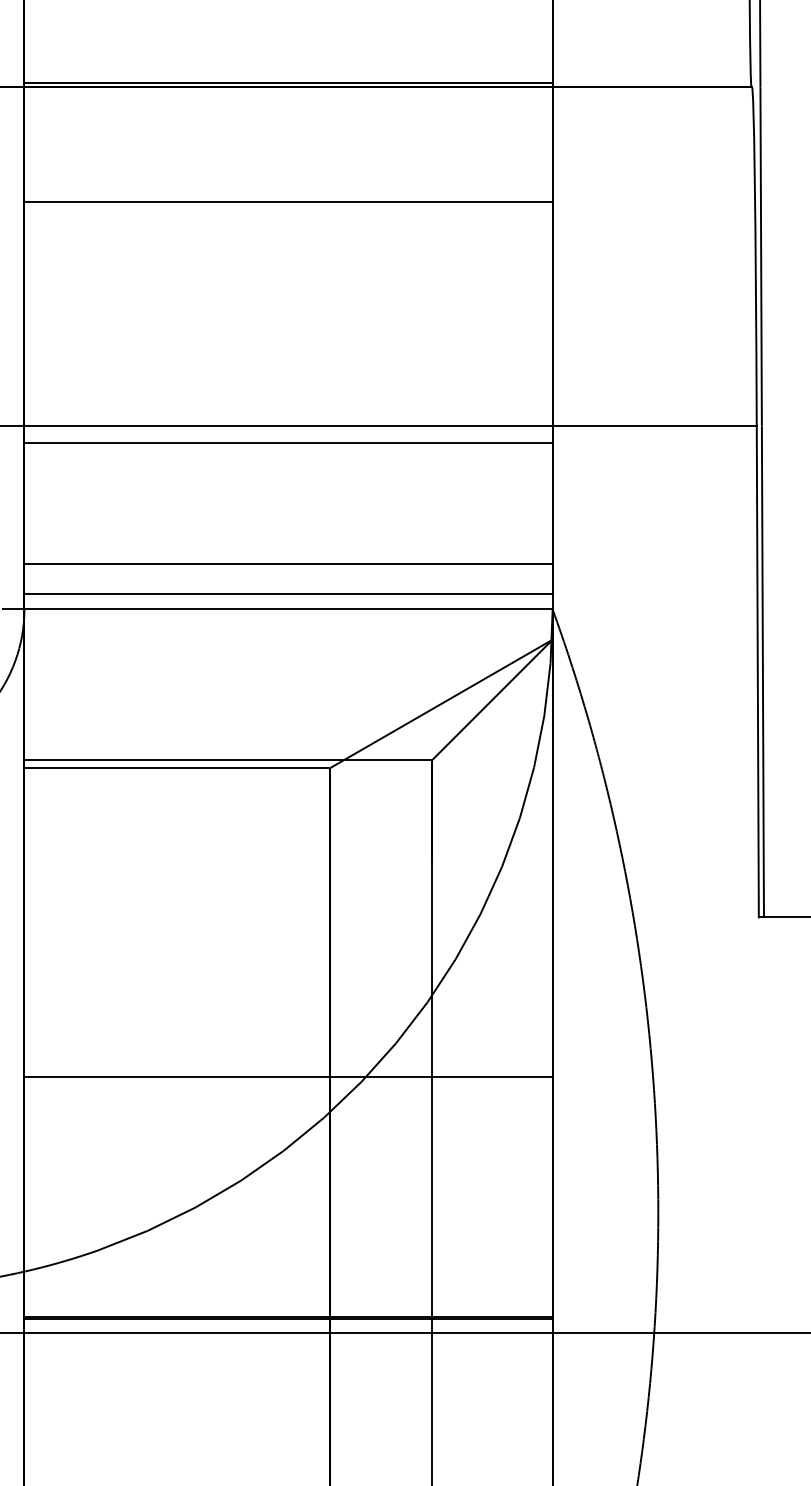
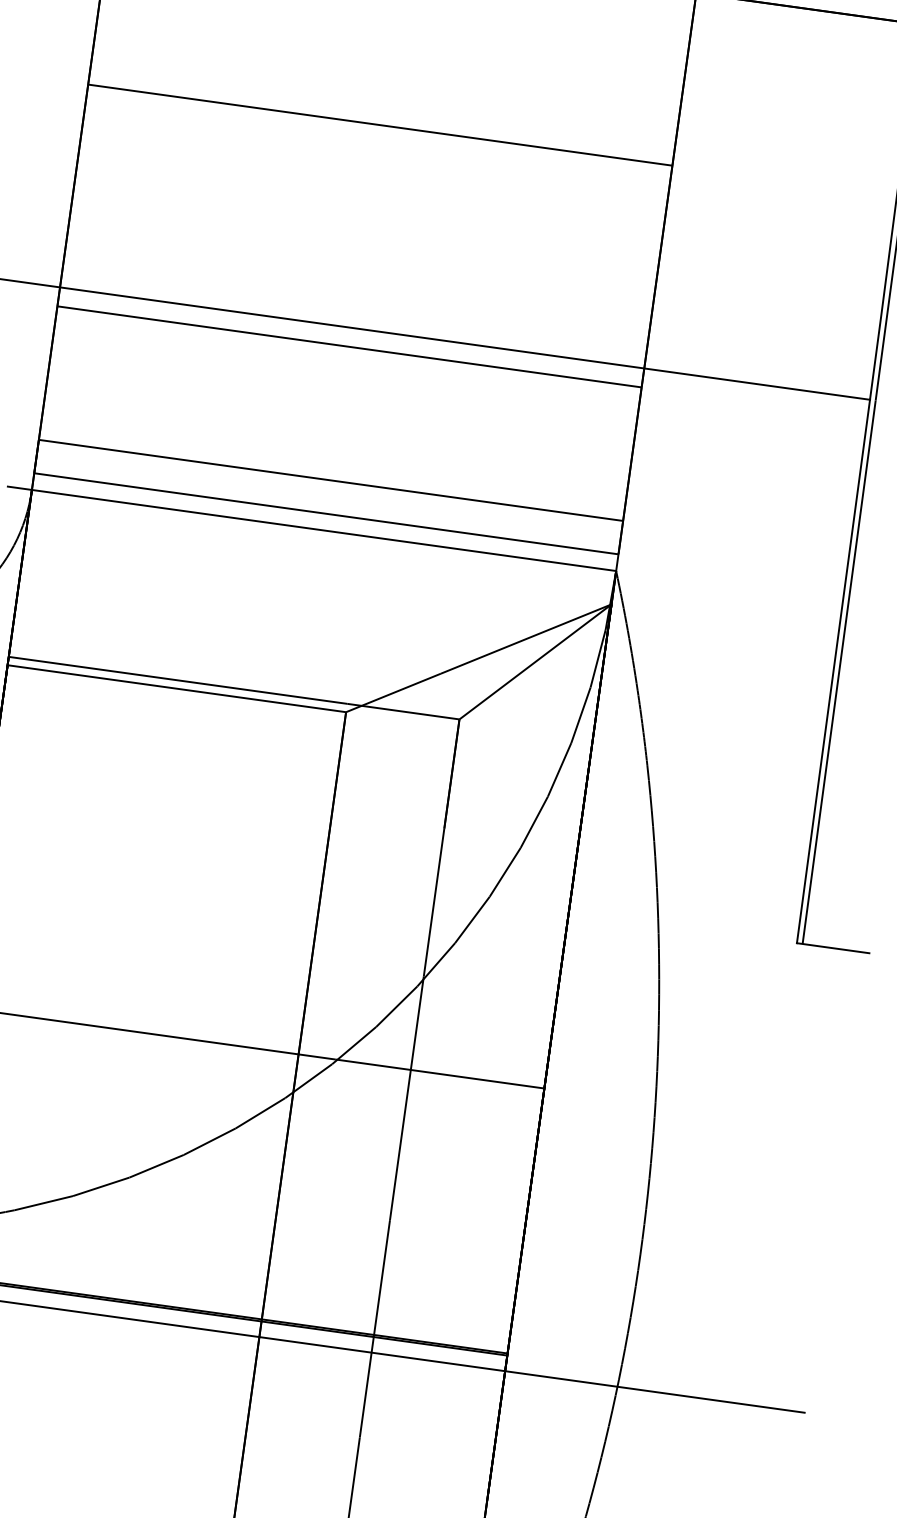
line: (288, 201) -> (380, 124), moved

